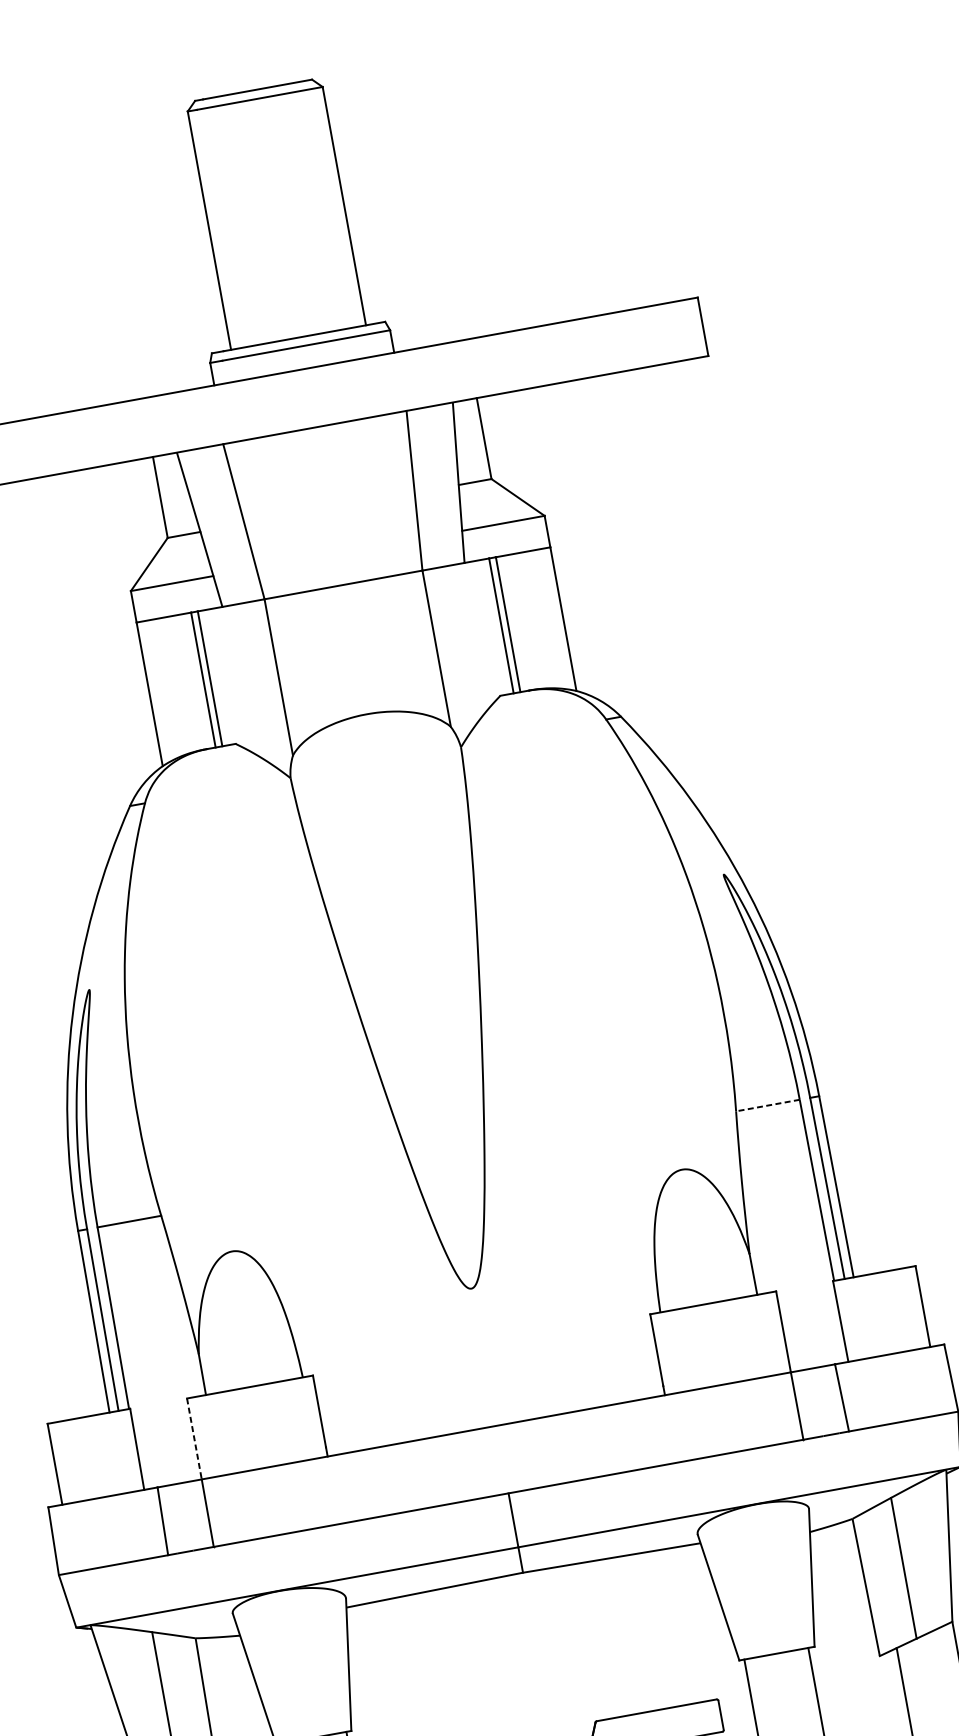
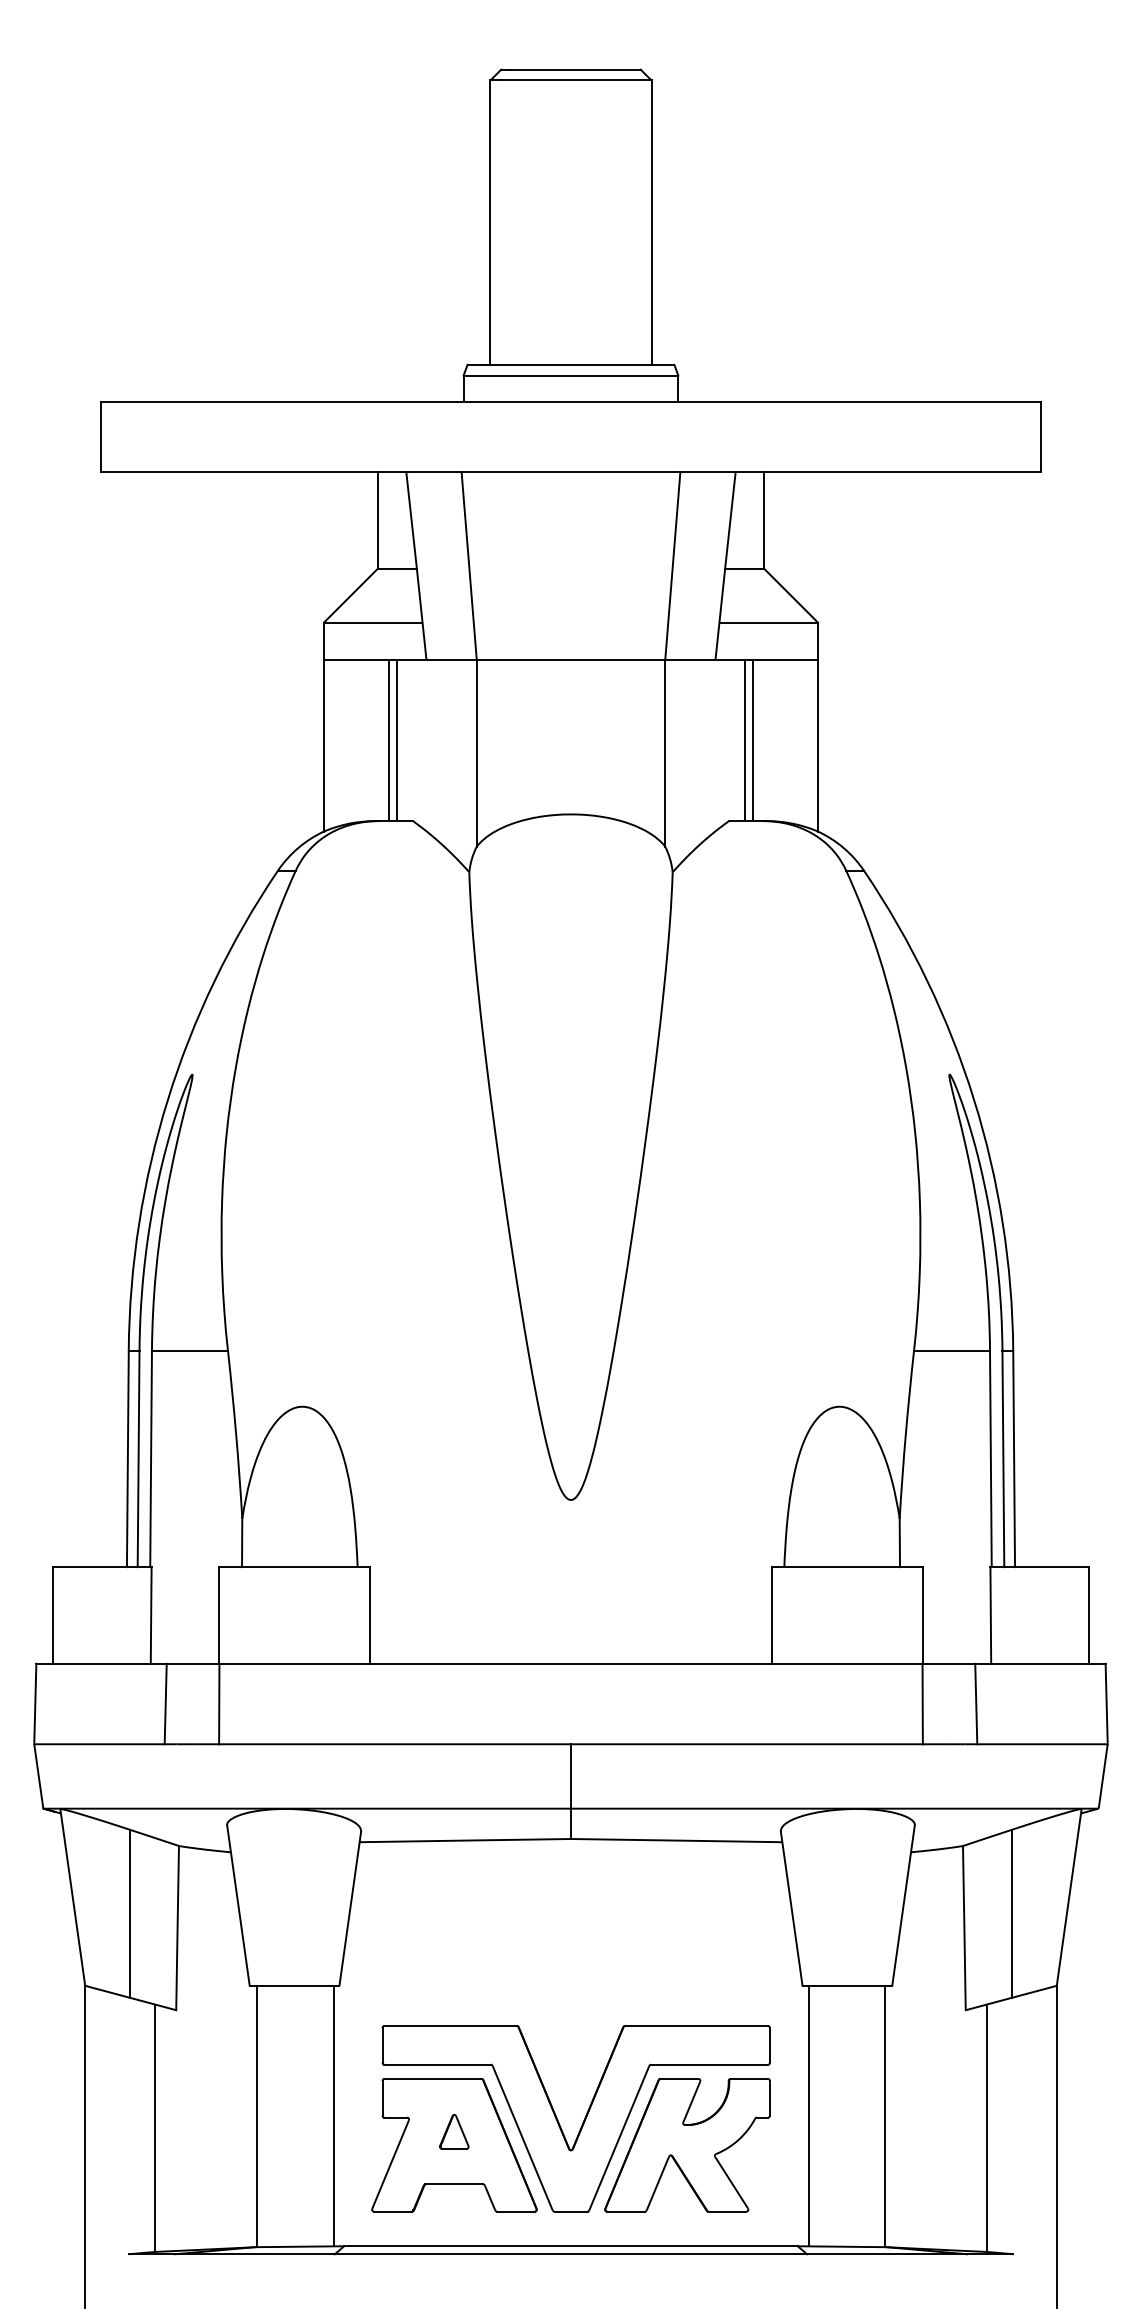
line: (768, 1105) -> (952, 1350), dashed -> solid
line: (194, 1438) -> (219, 1615), dashed -> solid

